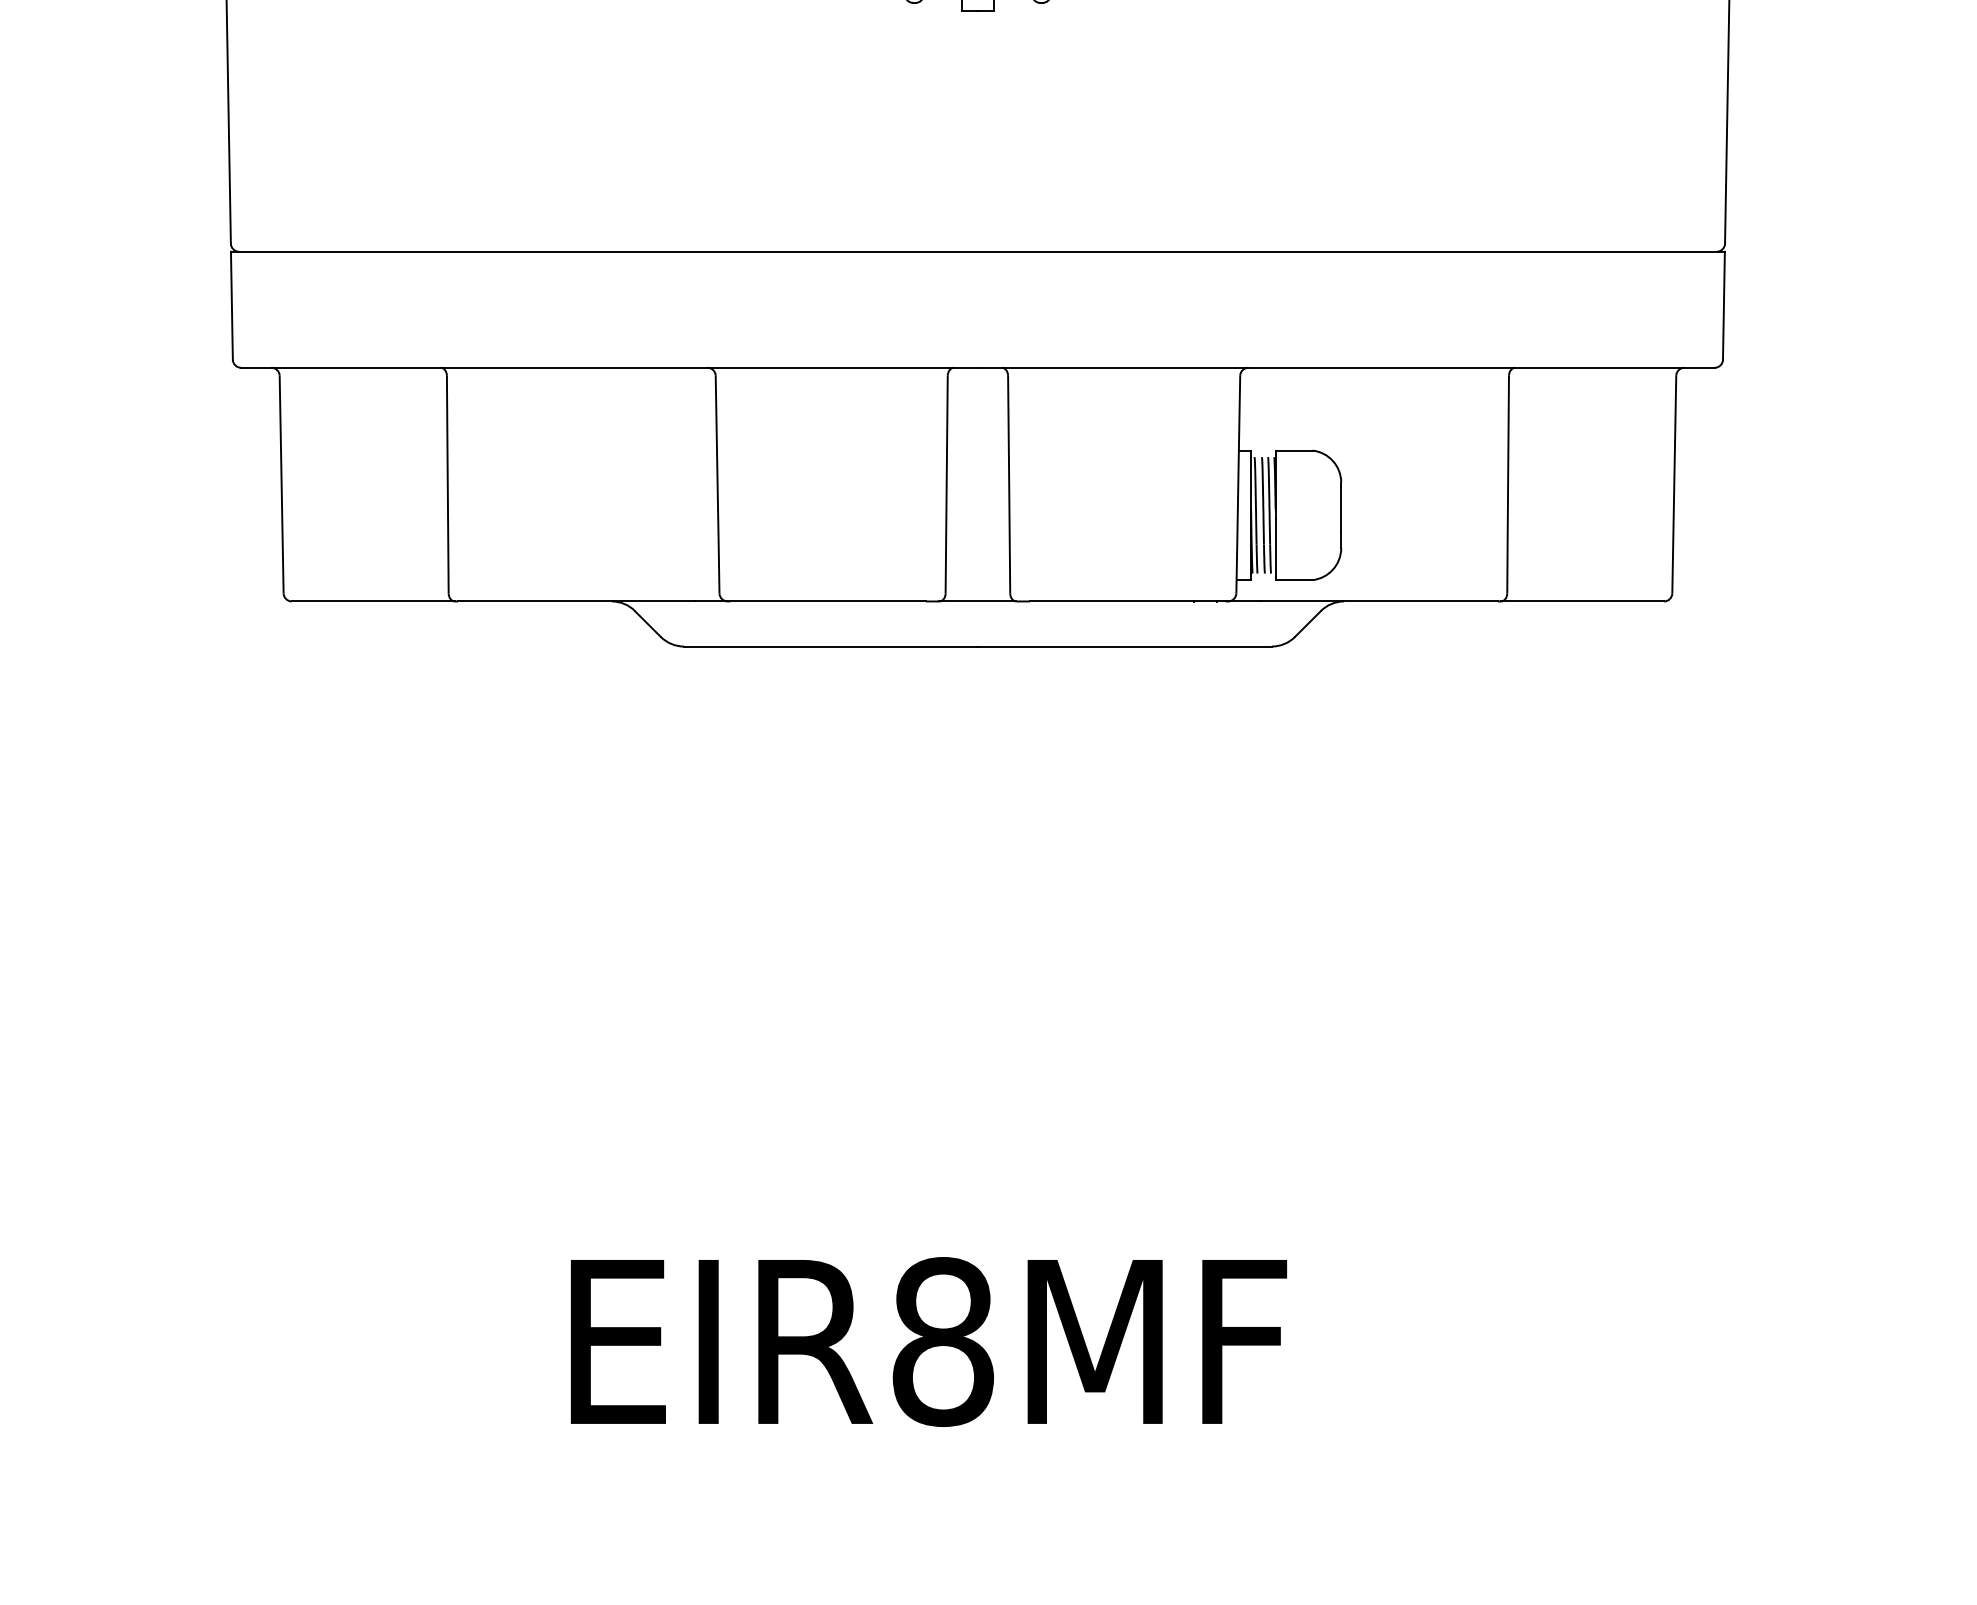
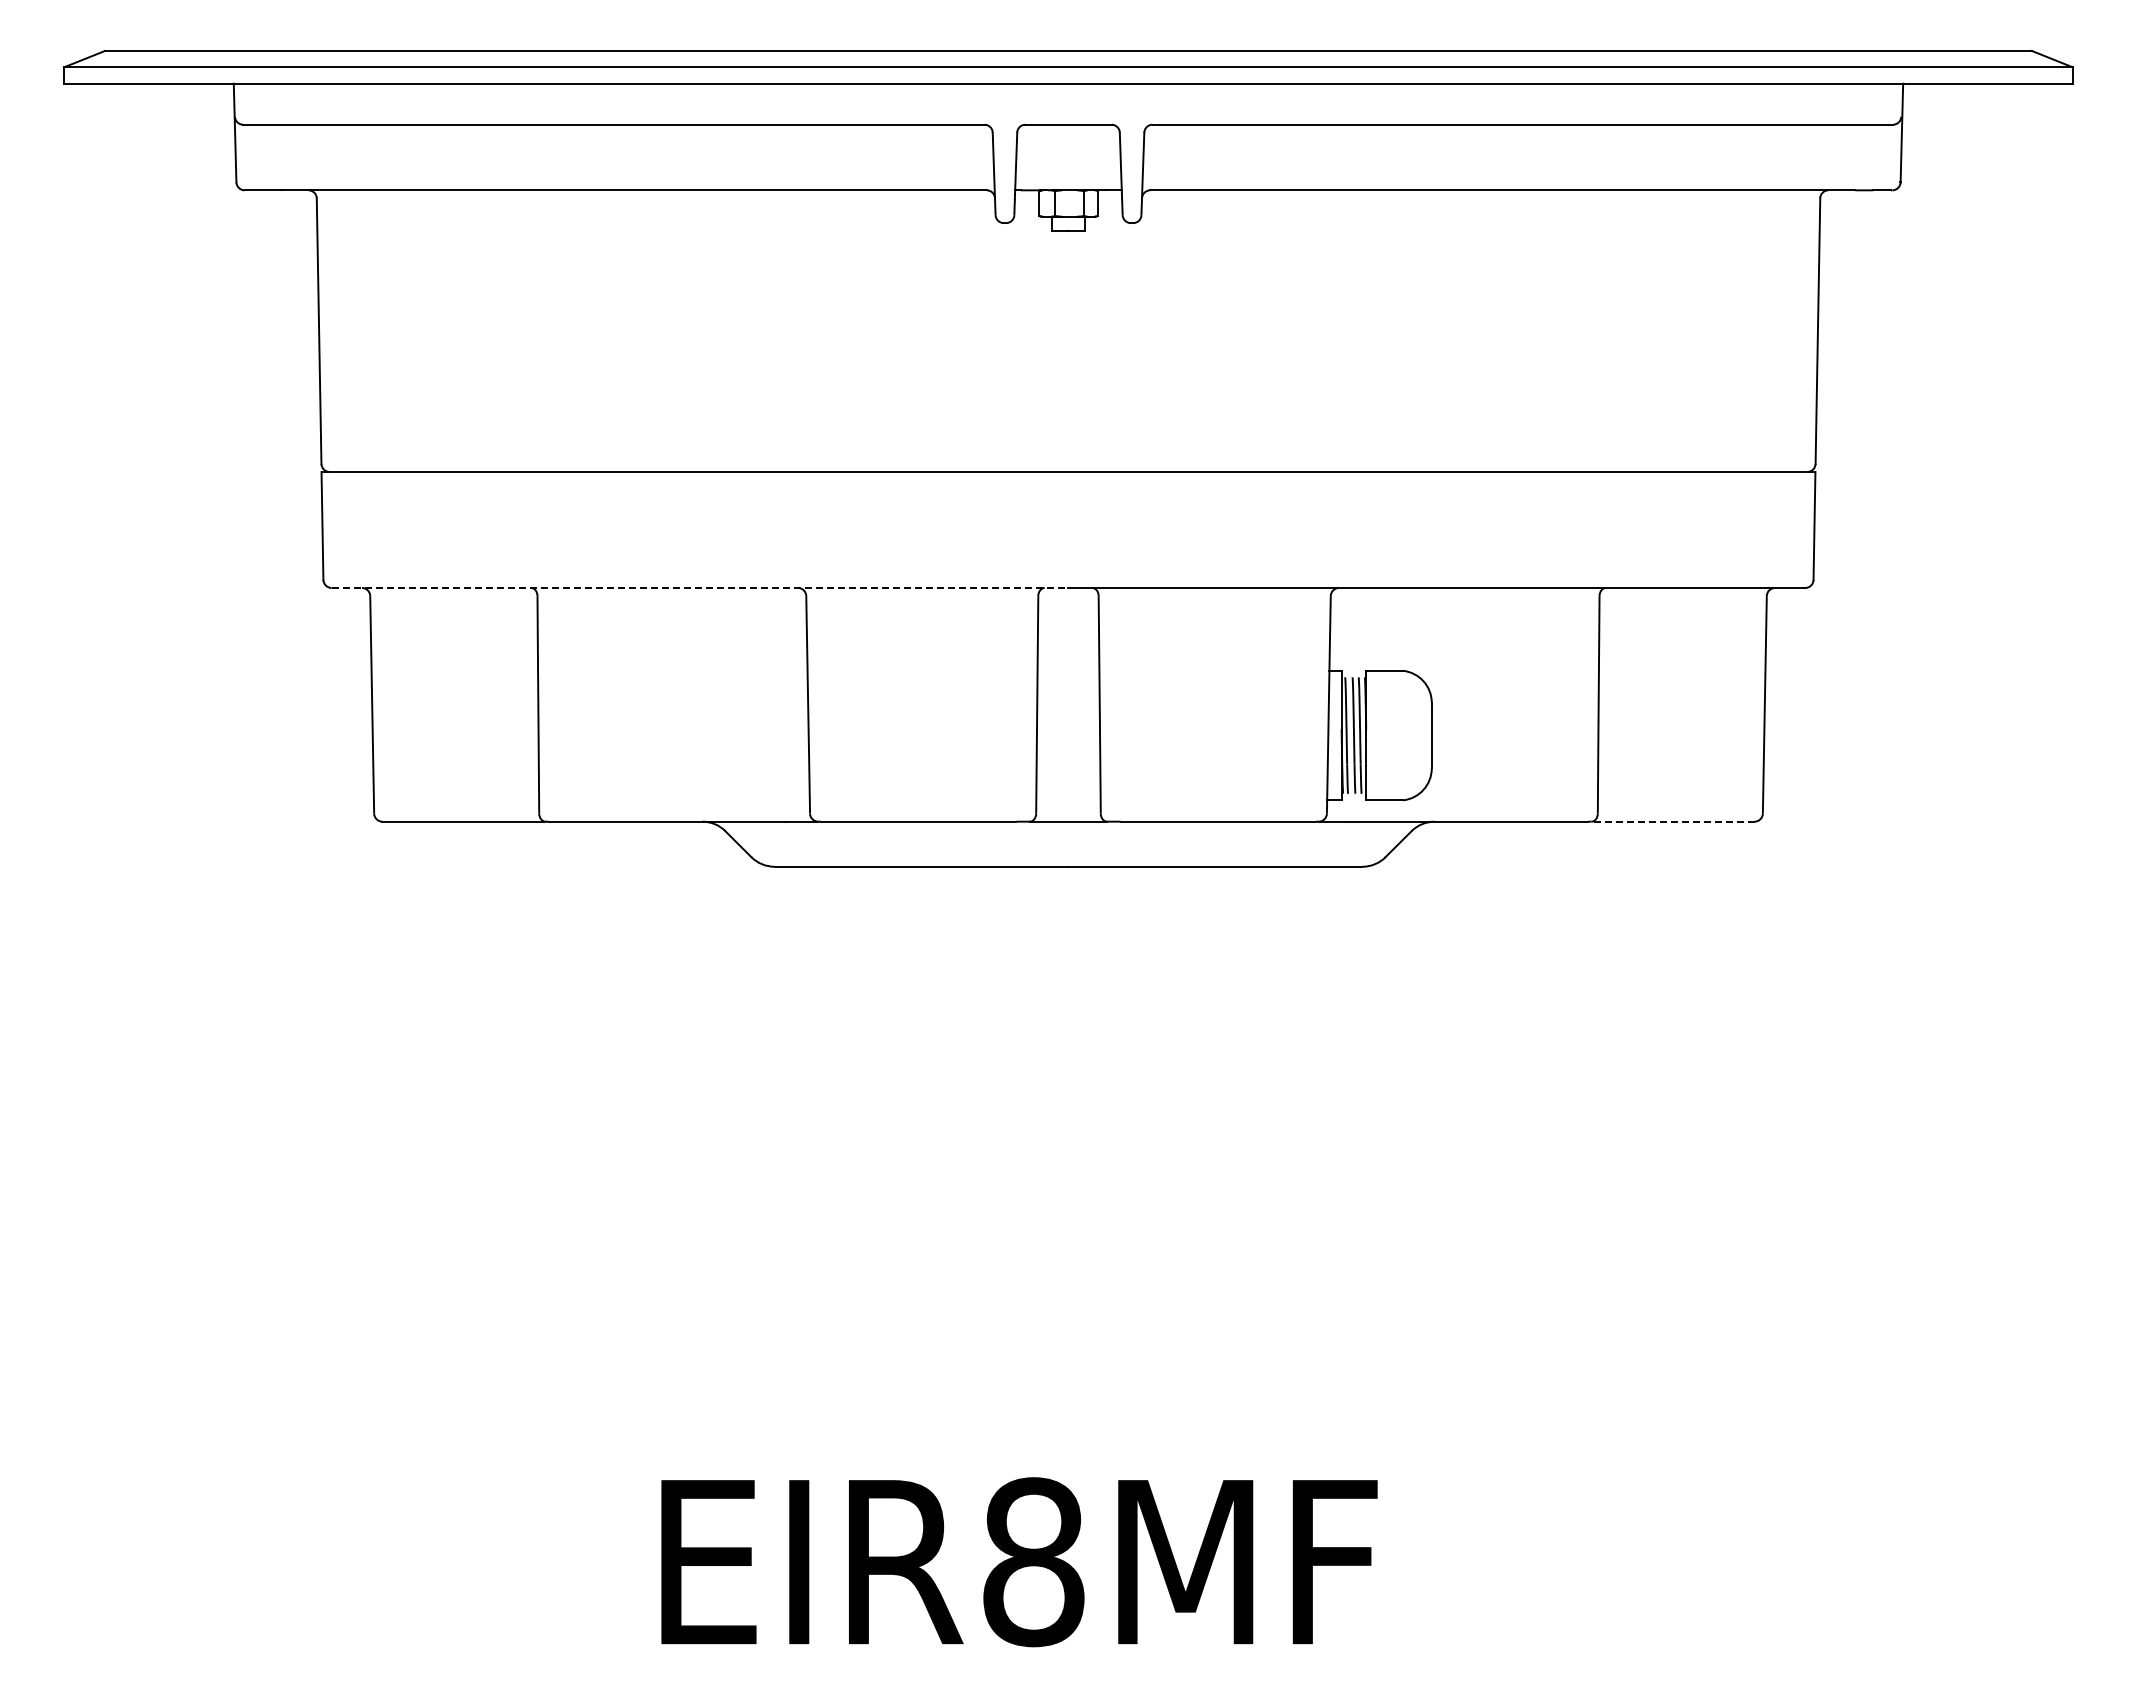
line: (609, 368) -> (700, 588), solid -> dashed
line: (1581, 601) -> (1672, 821), solid -> dashed

